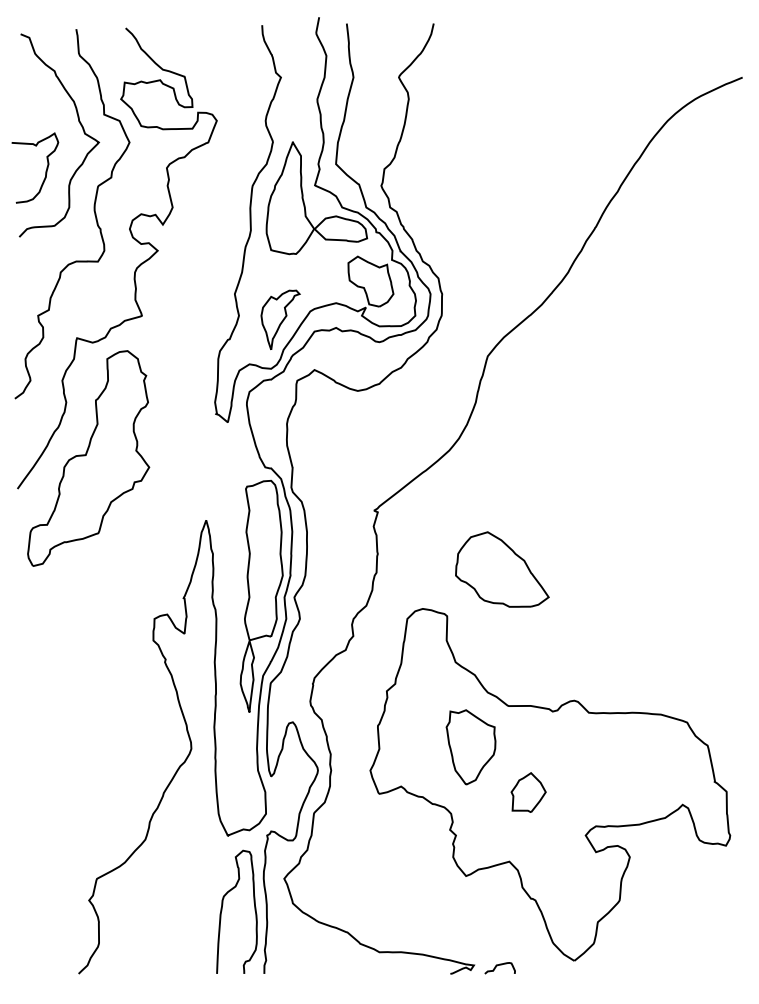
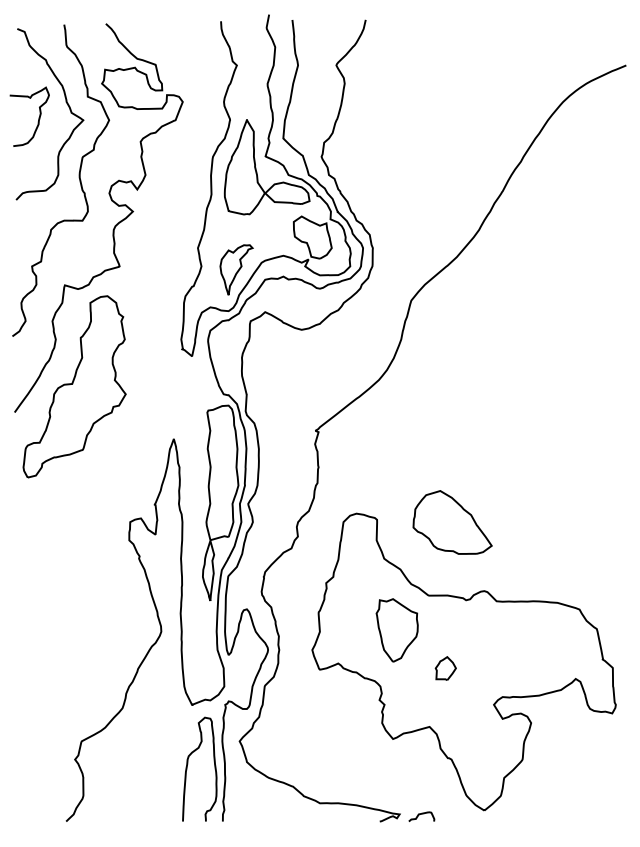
curve: (45, 168) -> (38, 117), moved
part: (502, 569) -> (452, 522), moved
part: (528, 792) -> (445, 668), size x0.7

